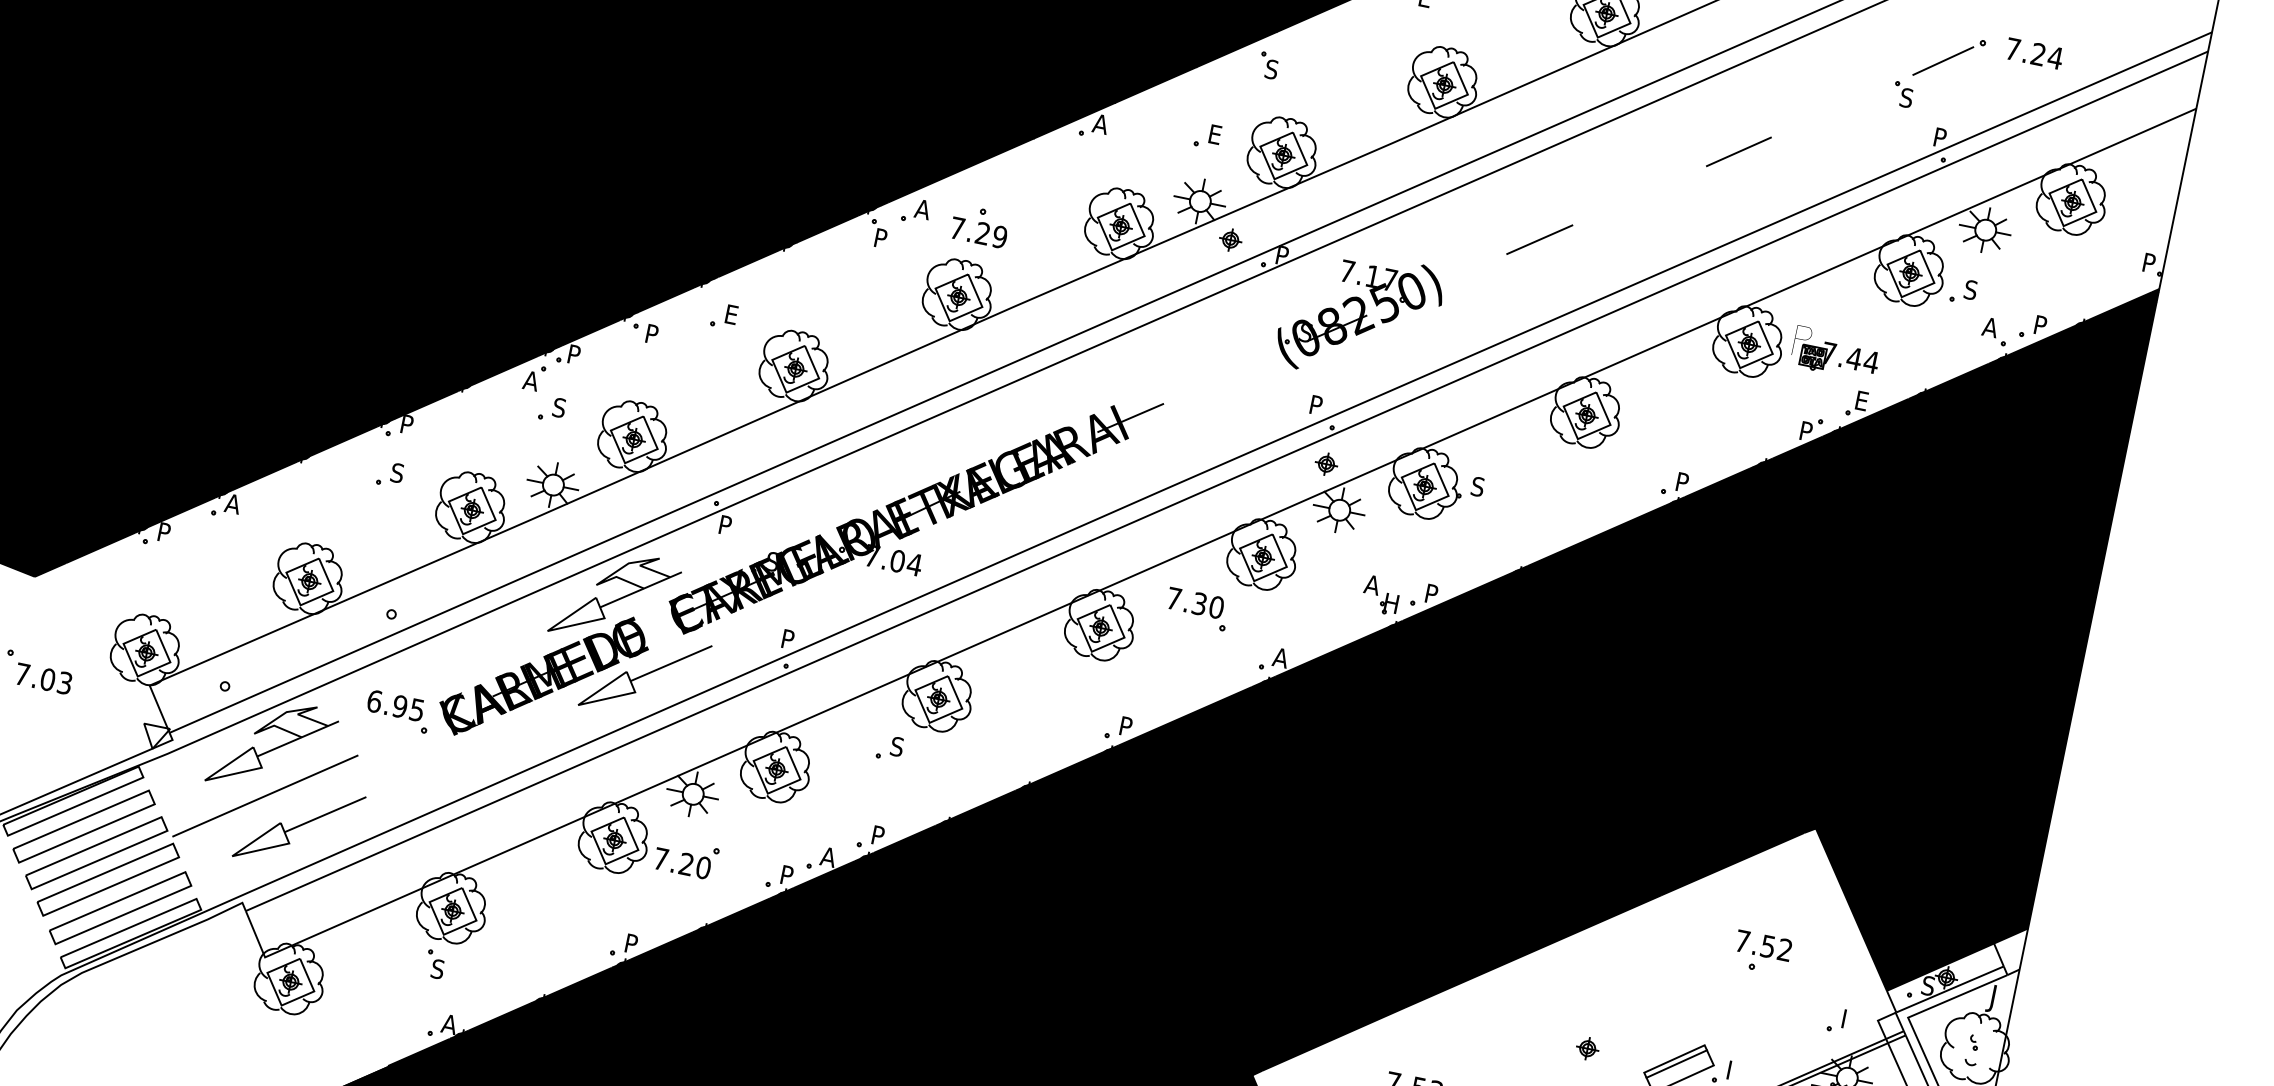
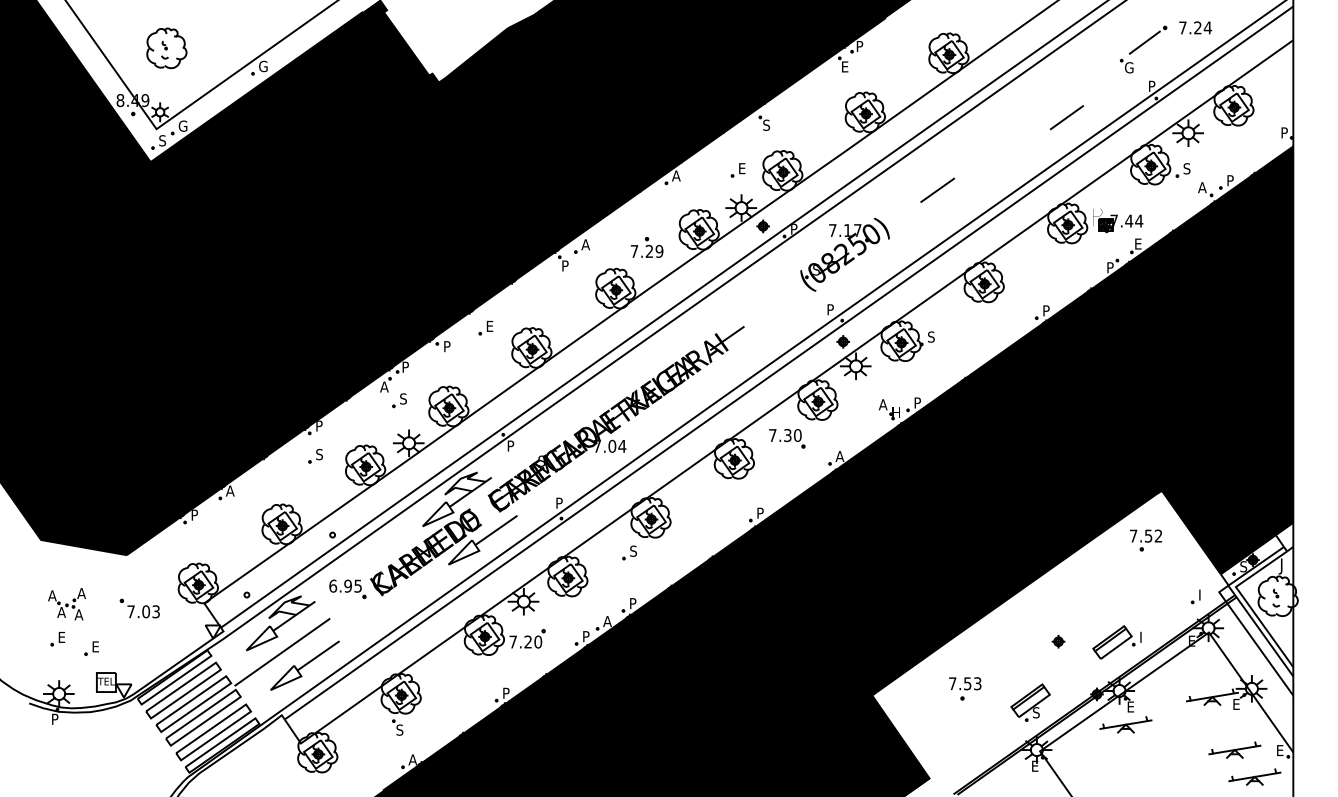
text: (1906, 97) -> (1128, 67), S -> G
line: (1739, 151) -> (1067, 117), moved
part: (979, 225) -> (646, 247), moved
part: (1761, 952) -> (1145, 540), moved

